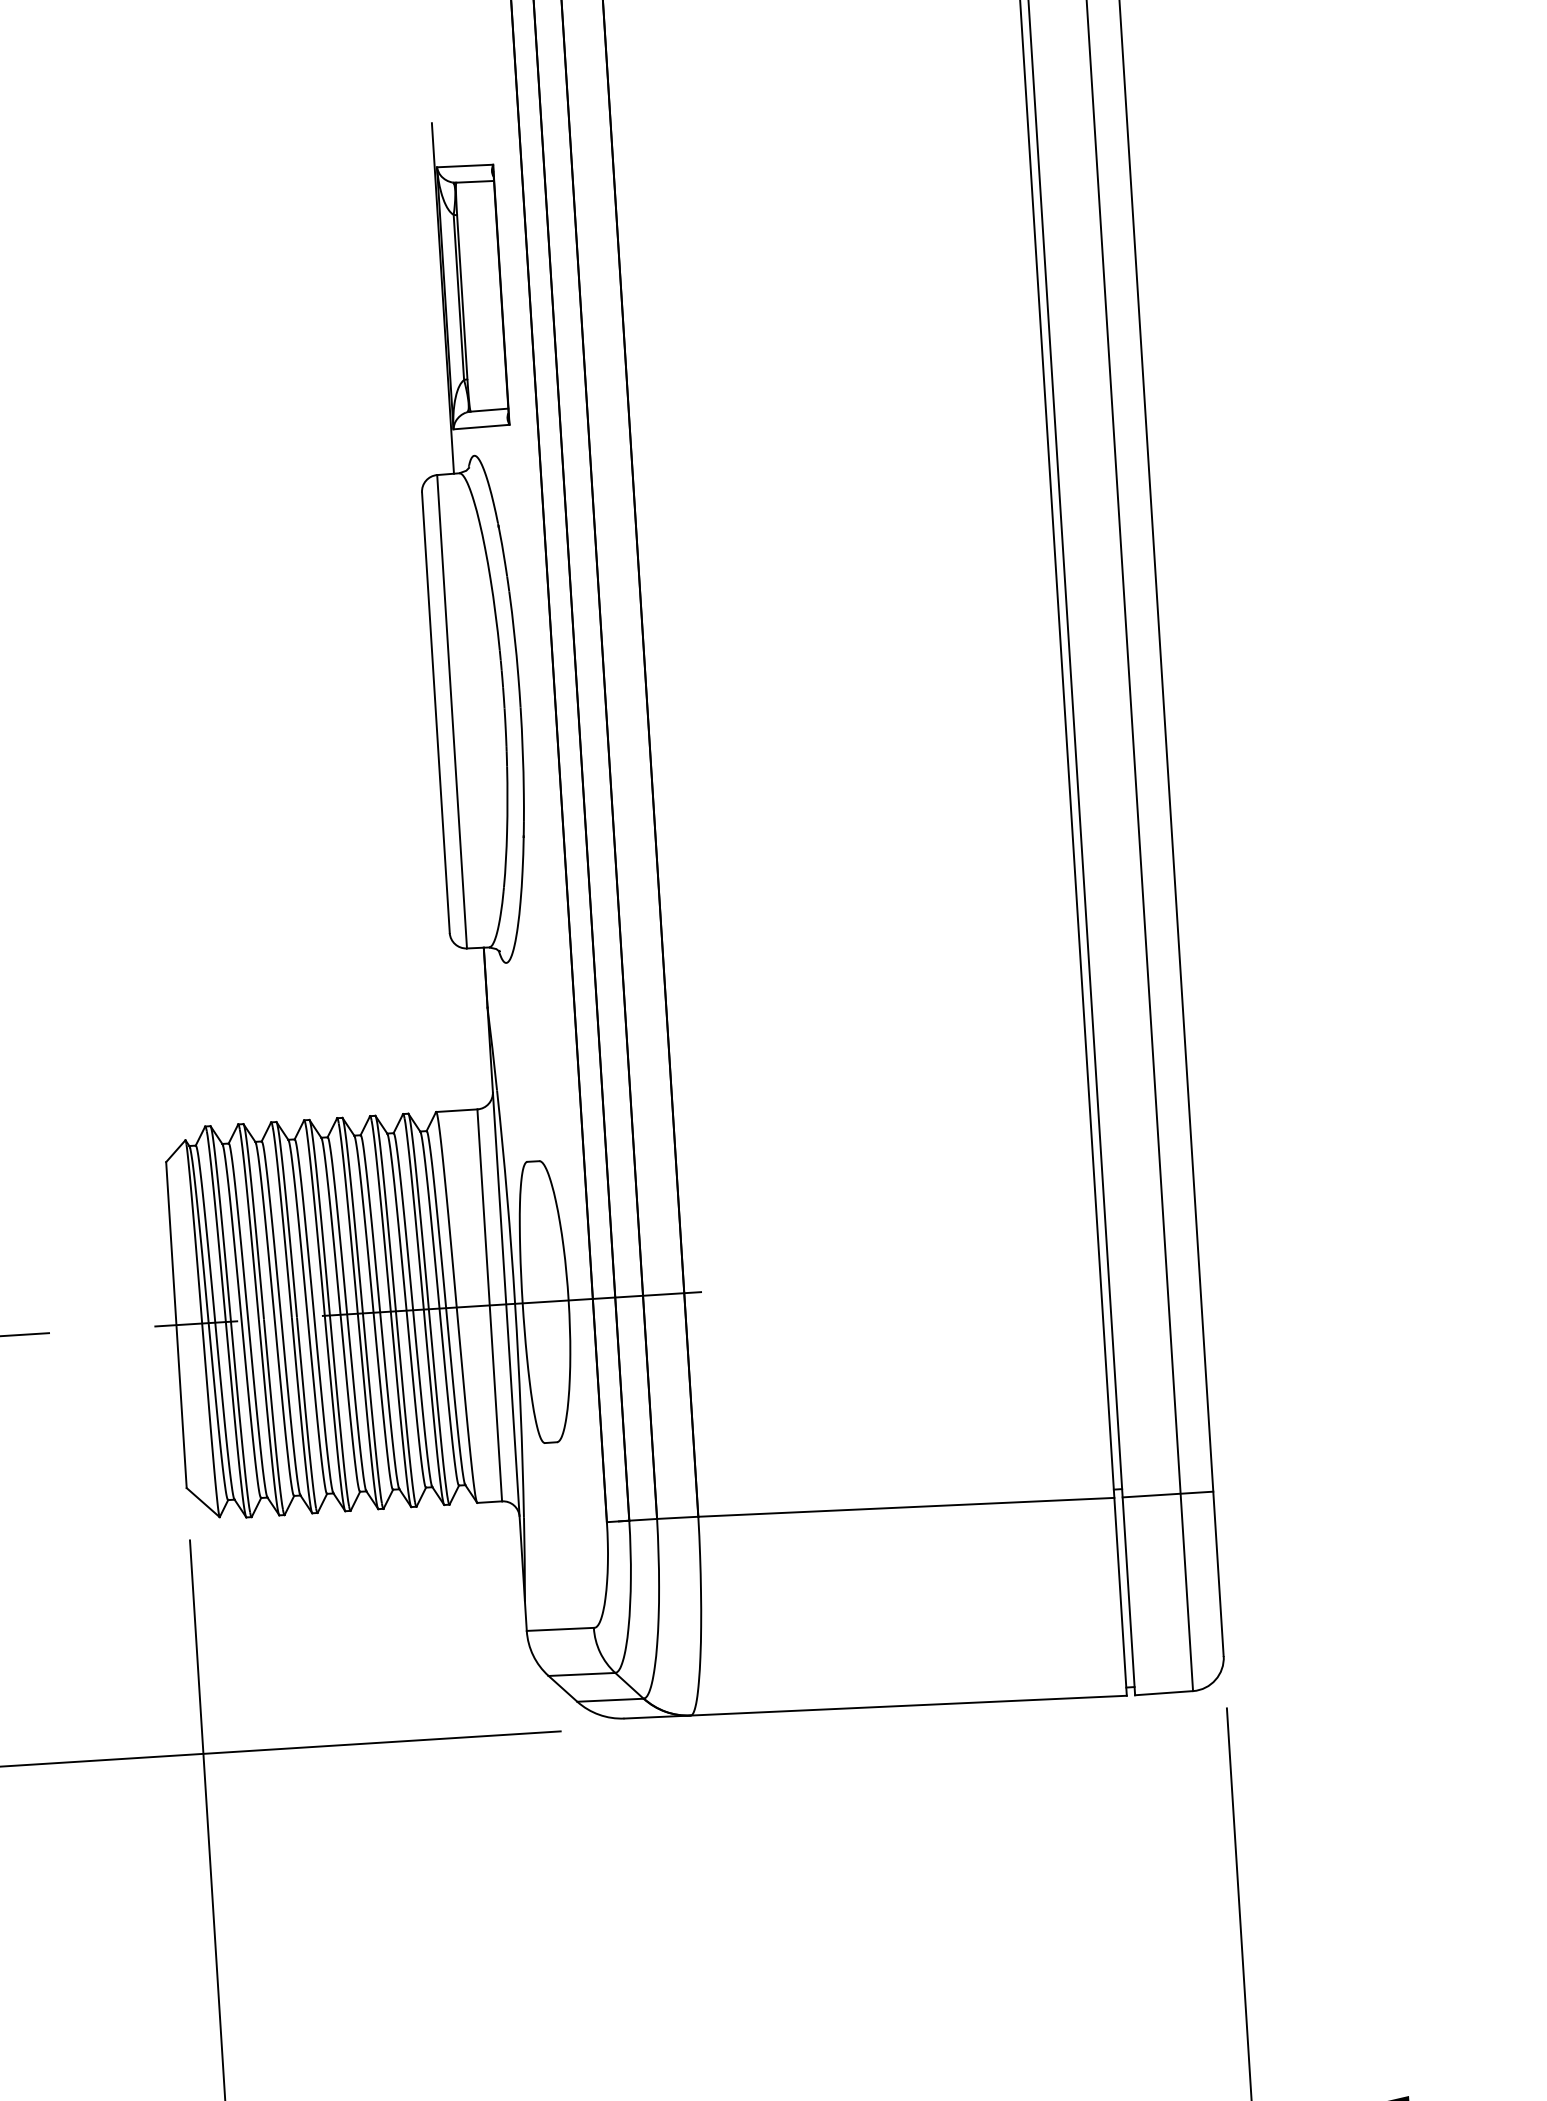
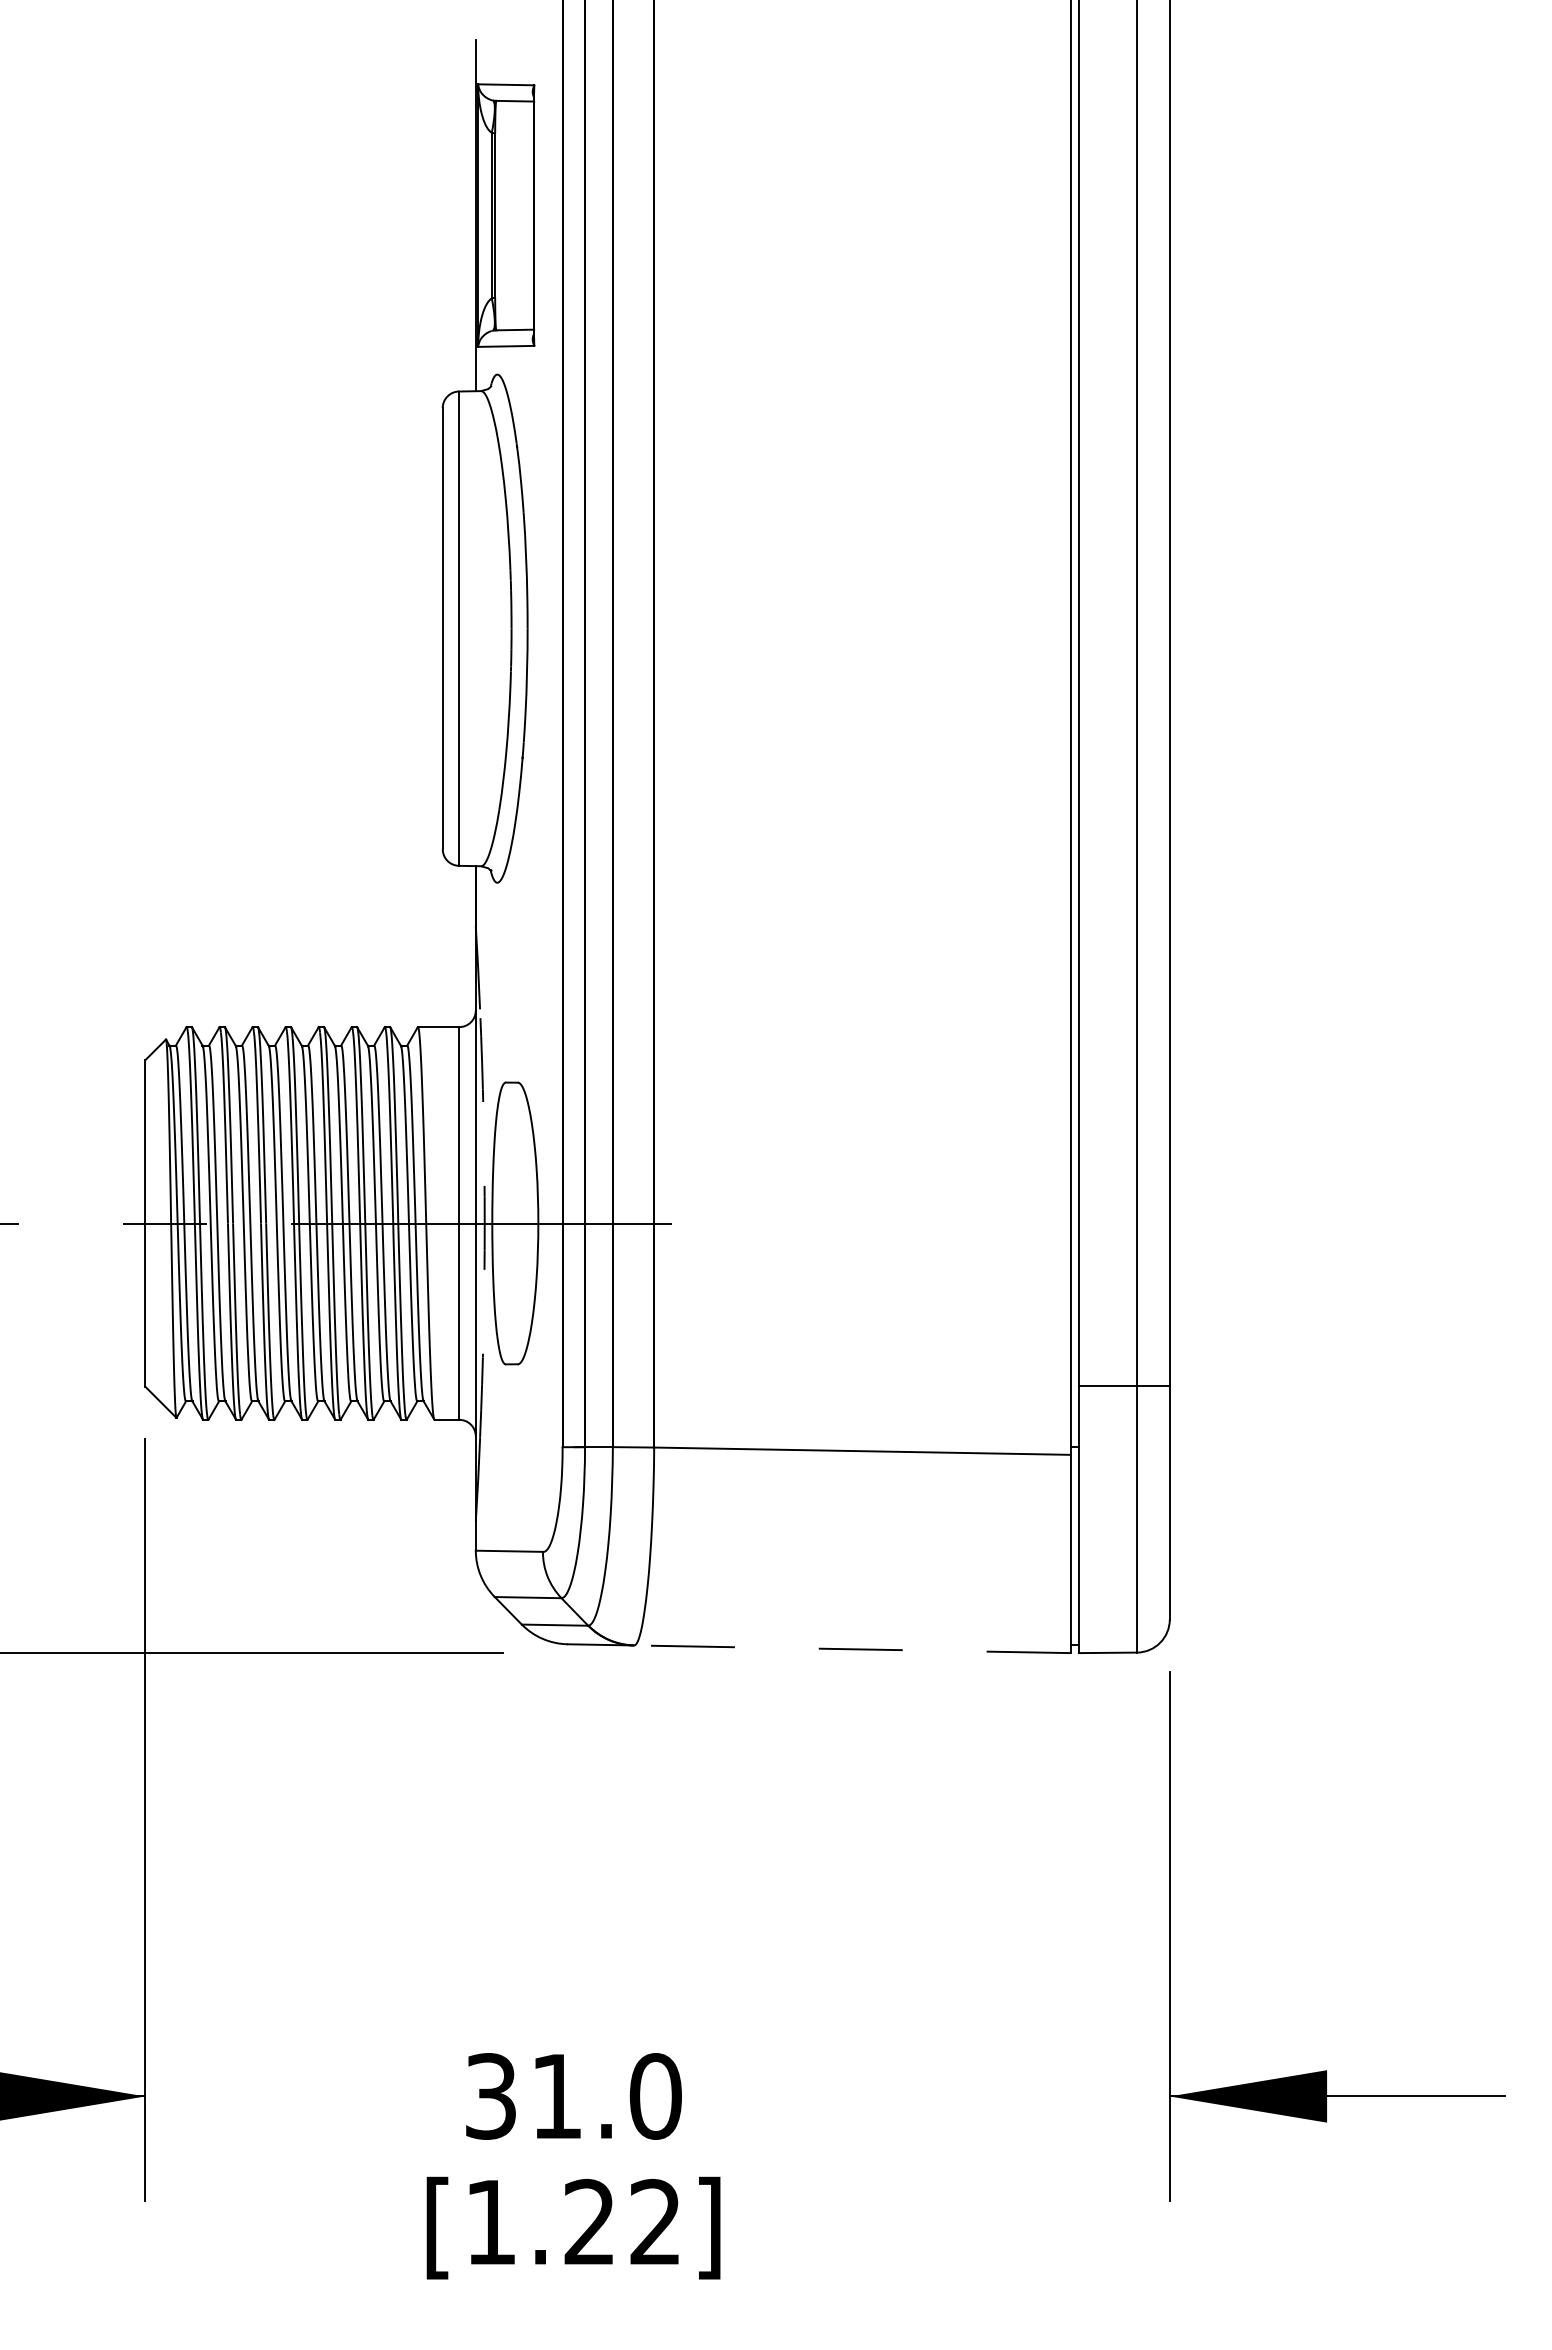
arc: (514, 1303) -> (484, 1223), solid -> dashed
line: (1167, 1494) -> (1123, 1385), moved
line: (907, 1705) -> (851, 1649), solid -> dashed

